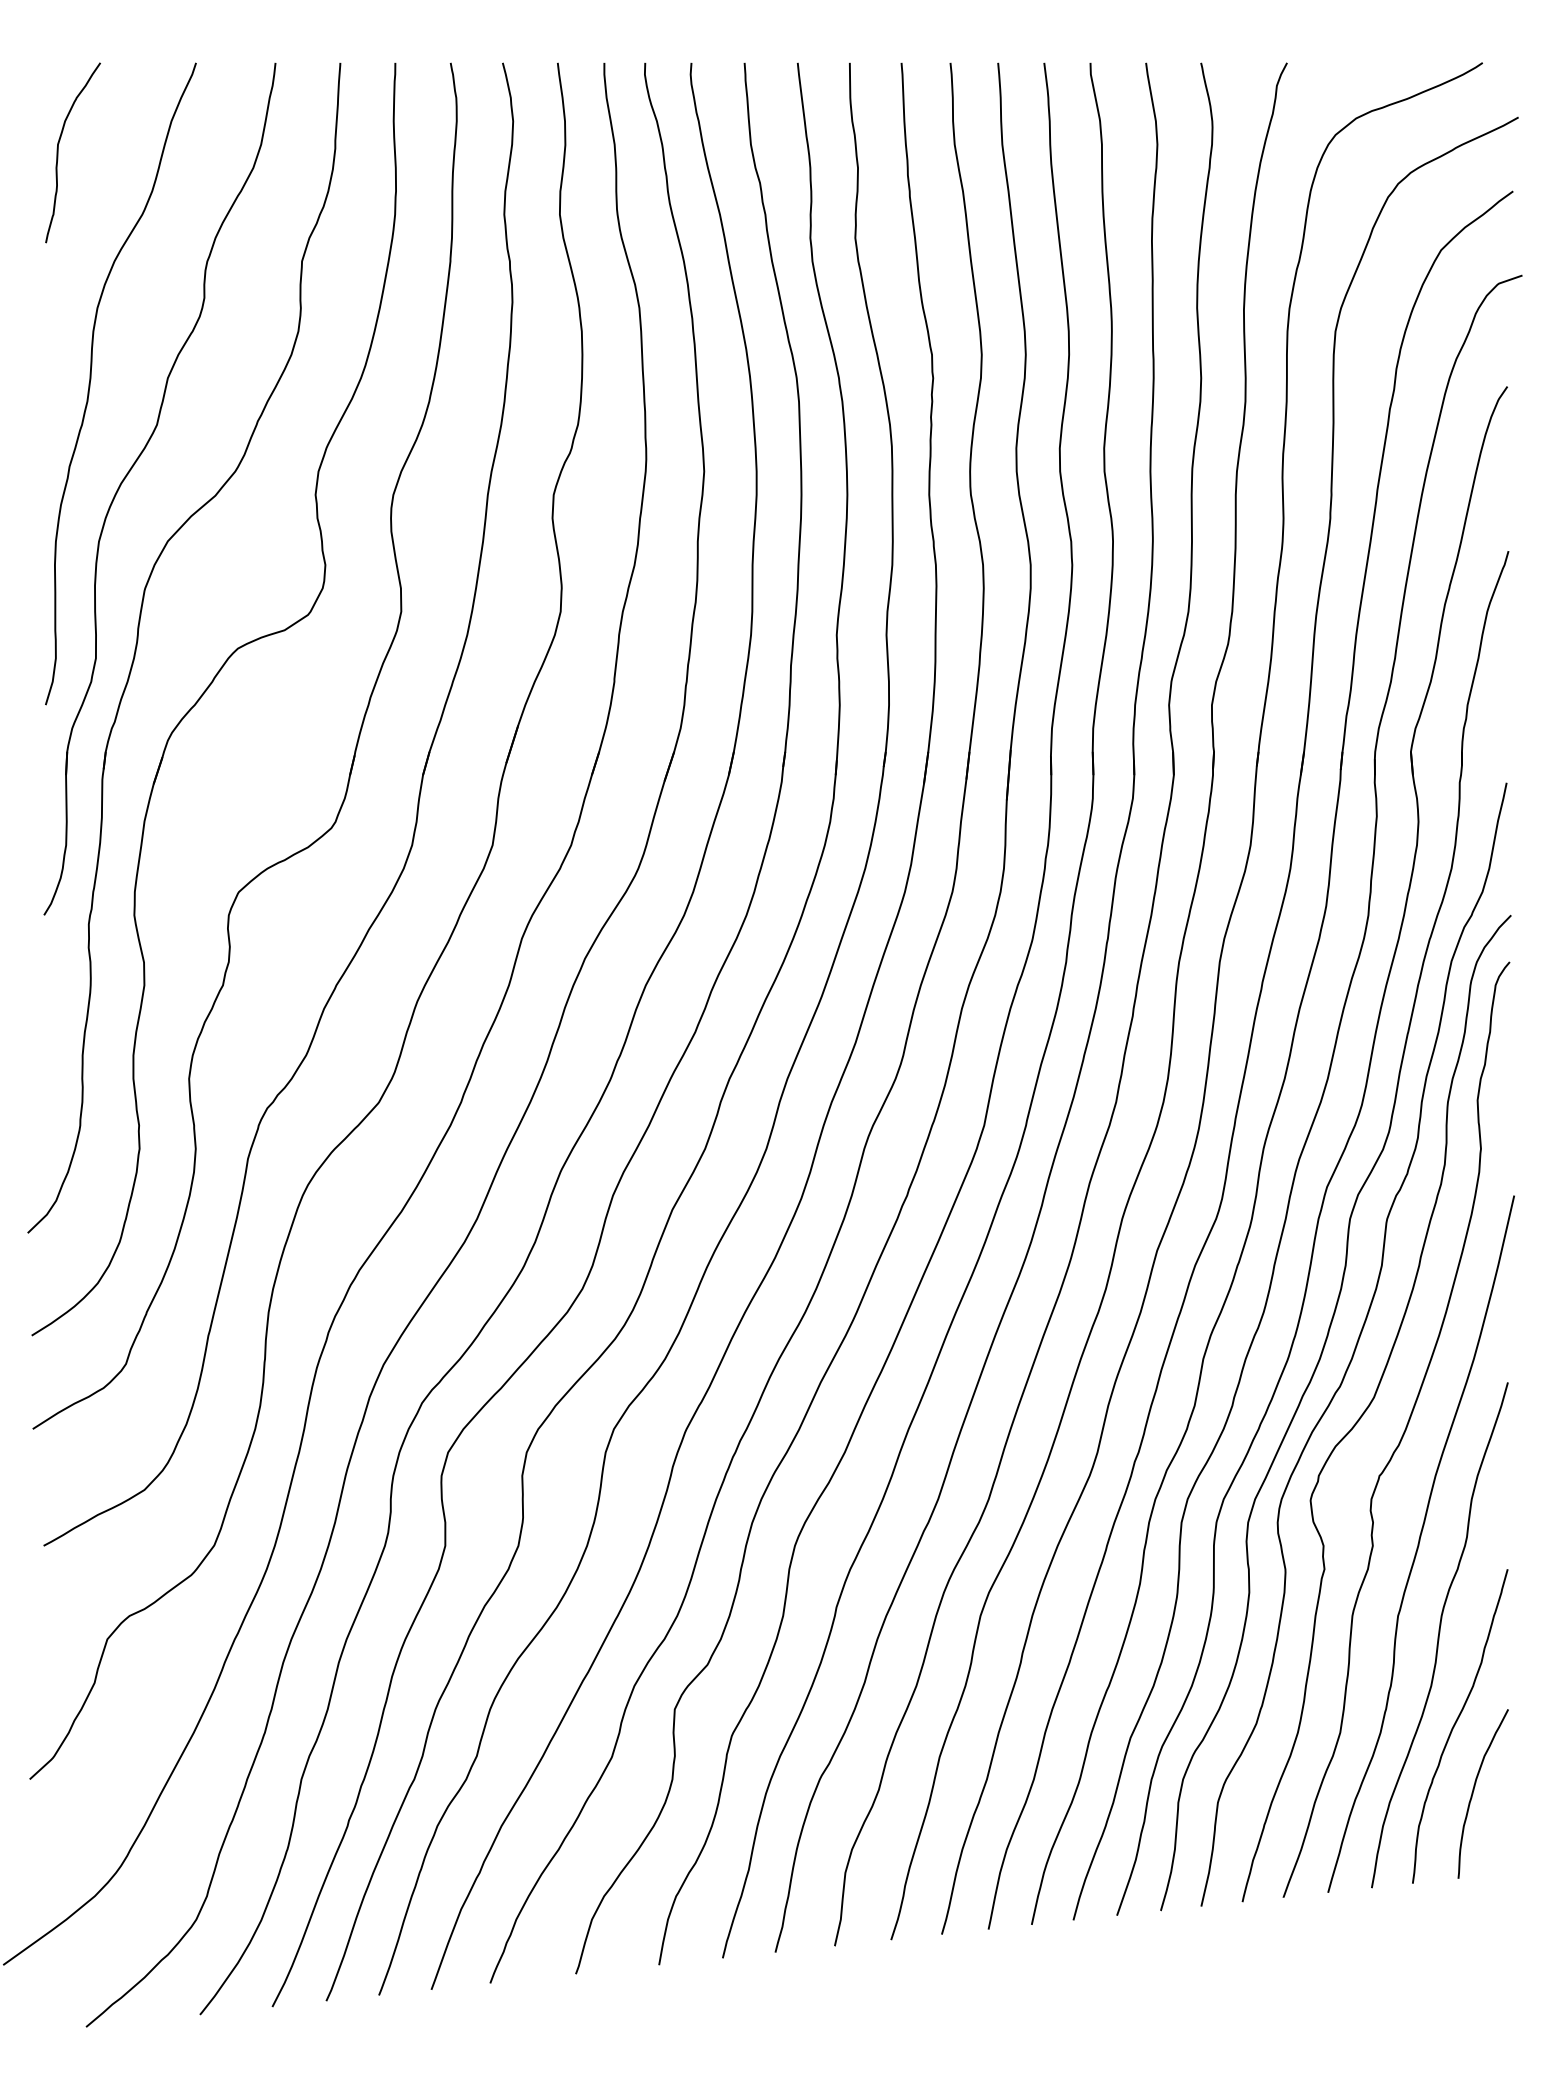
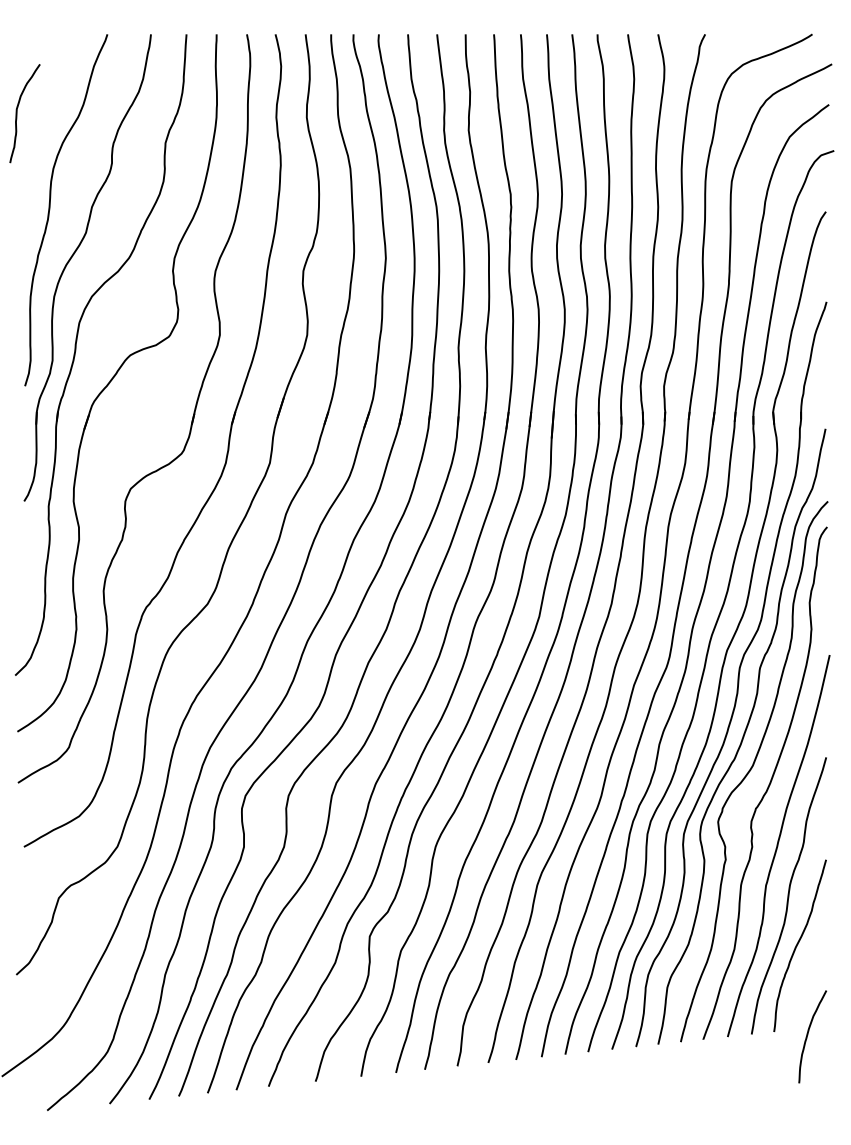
curve: (59, 152) -> (17, 113), moved
curve: (1475, 1791) -> (808, 1035), moved

